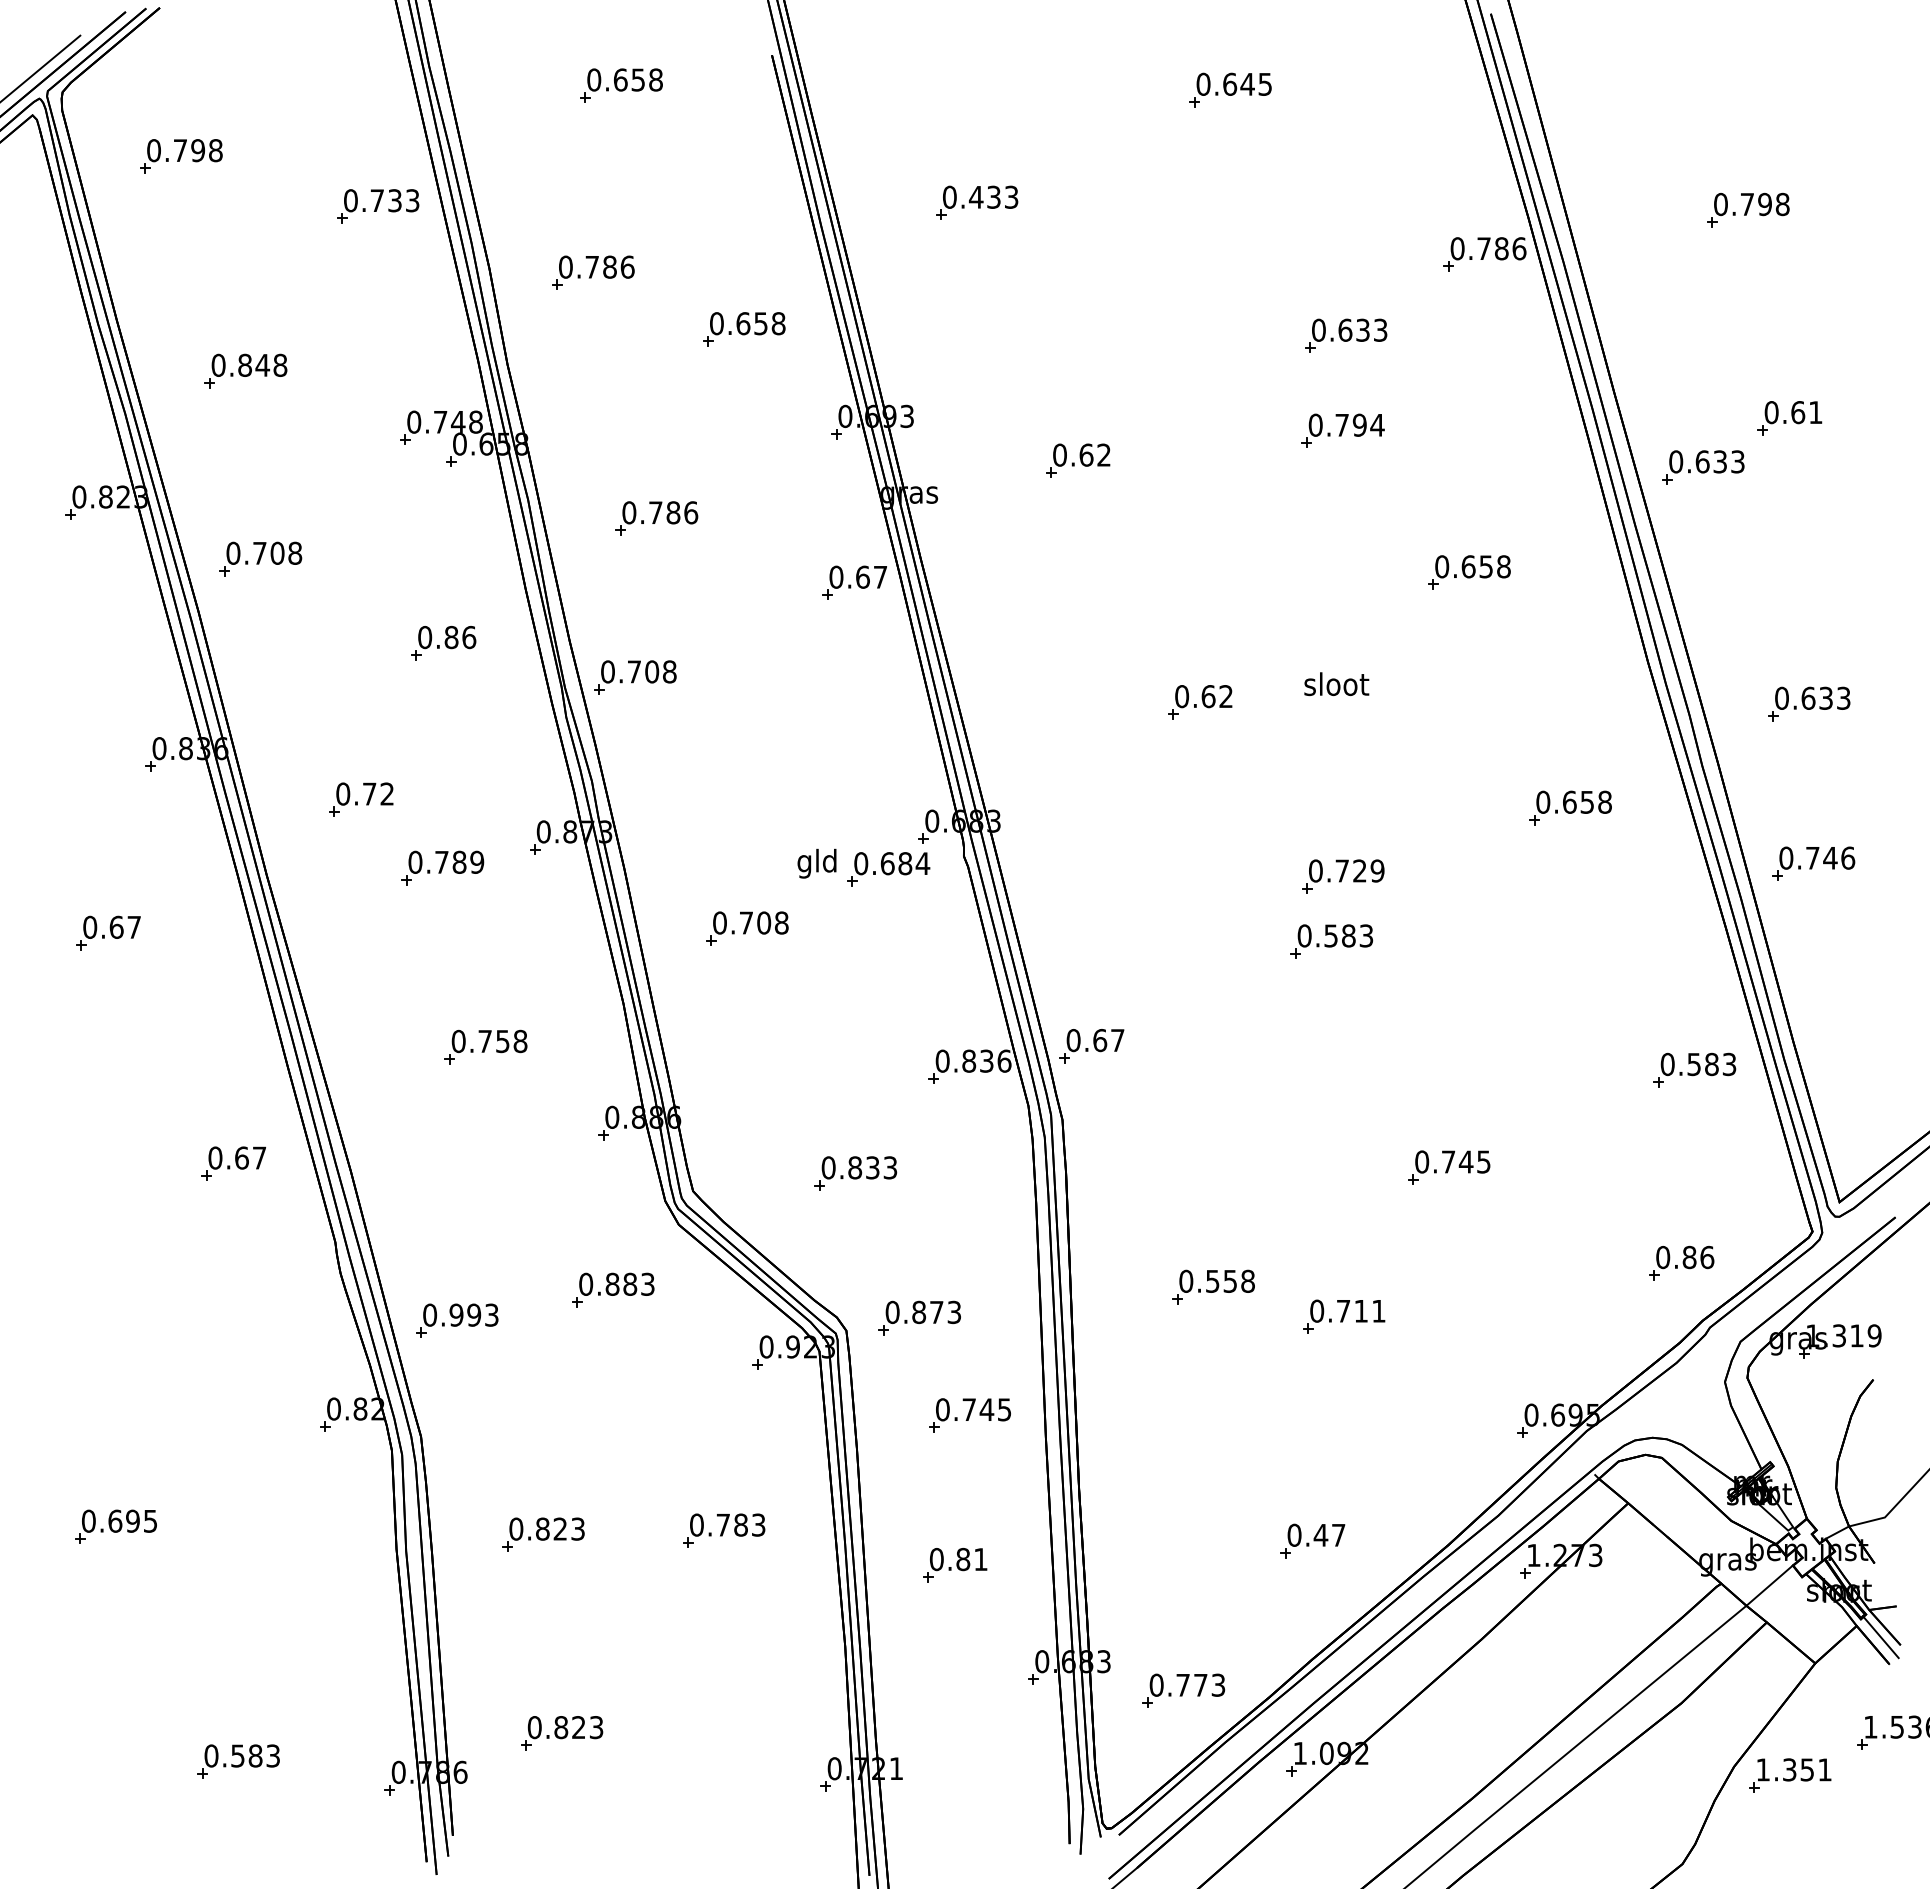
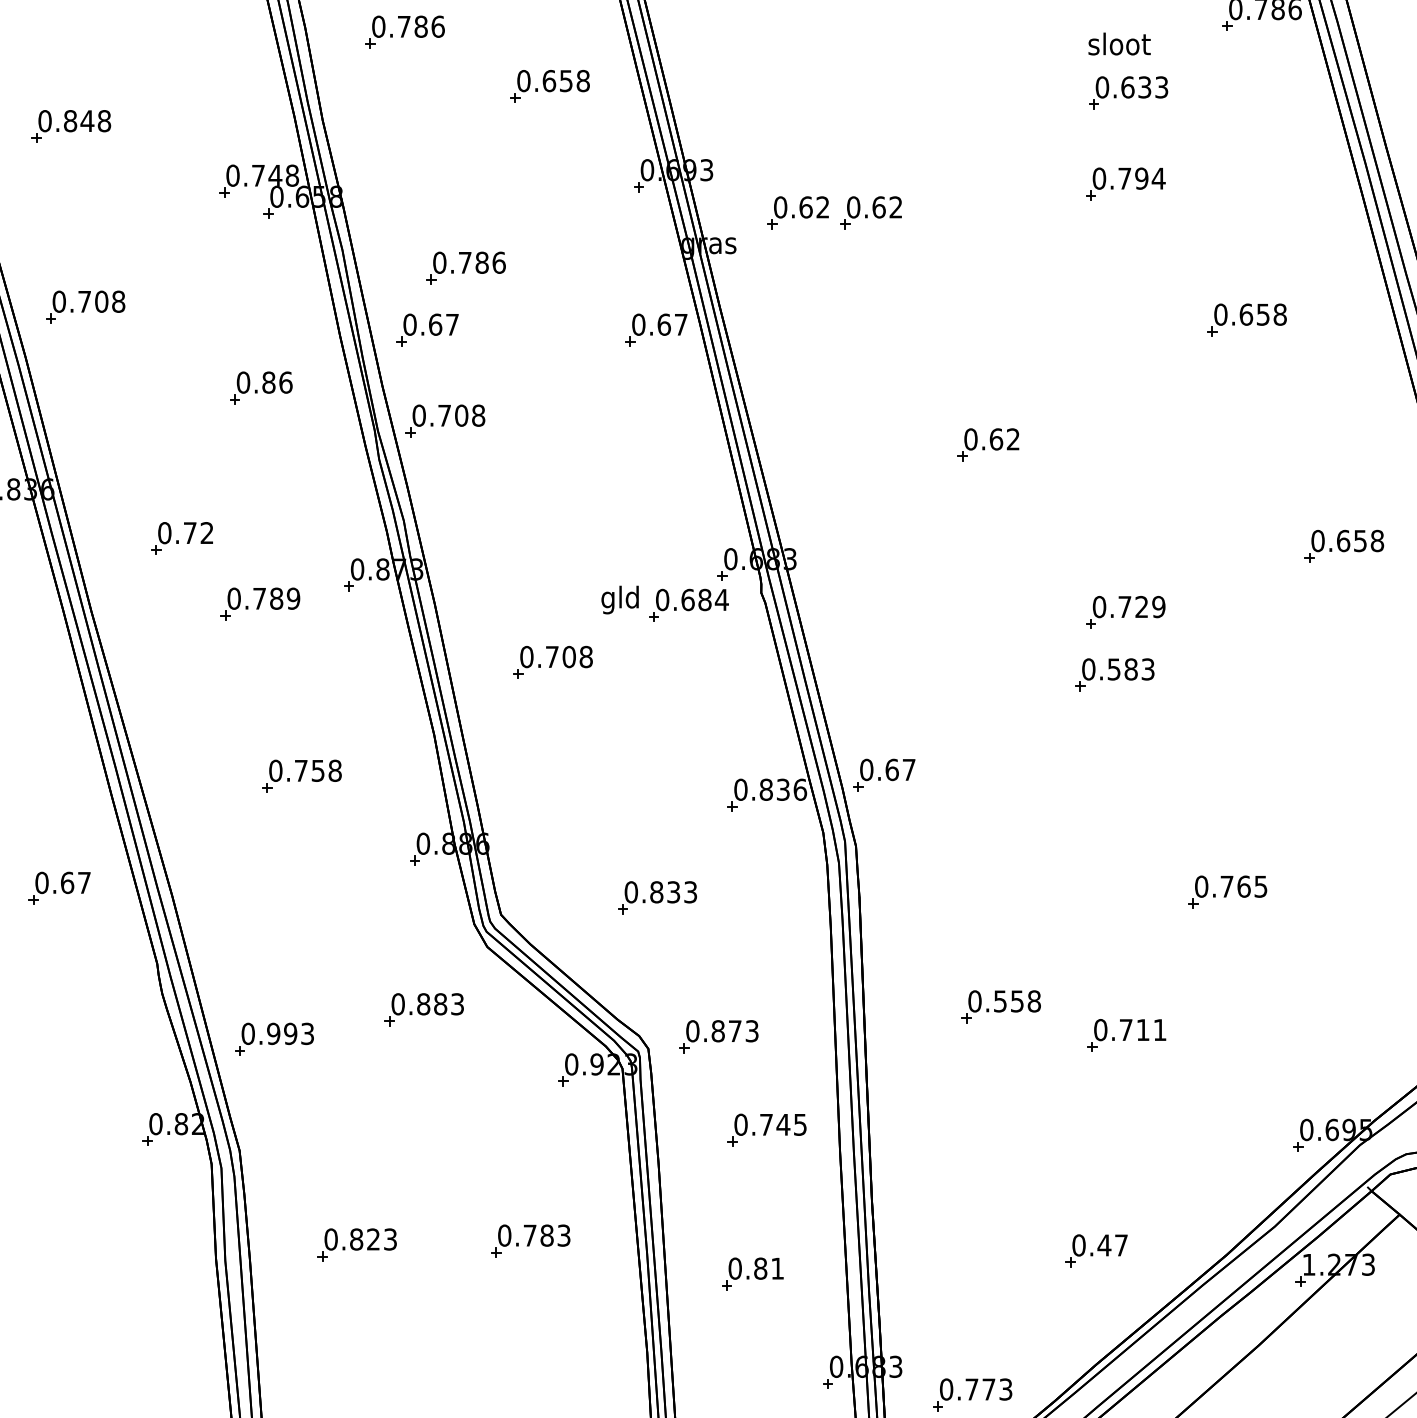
part: (1002, 460) -> (798, 212), added
part: (616, 582) -> (427, 329), added
text: (1336, 684) -> (1119, 44), moved
text: (1465, 1161) -> (1243, 886), 0.745 -> 0.765

